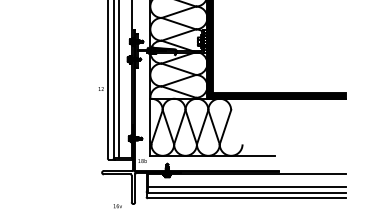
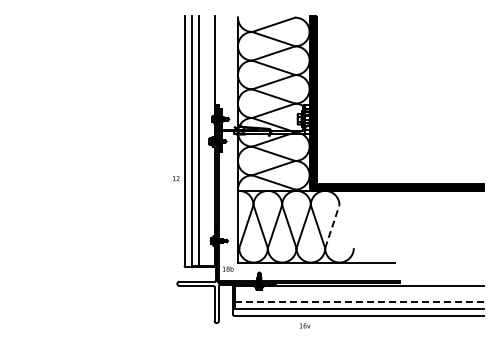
line: (225, 127) -> (332, 226), solid -> dashed
line: (247, 186) -> (359, 301), solid -> dashed
text: (118, 205) -> (305, 325), moved

